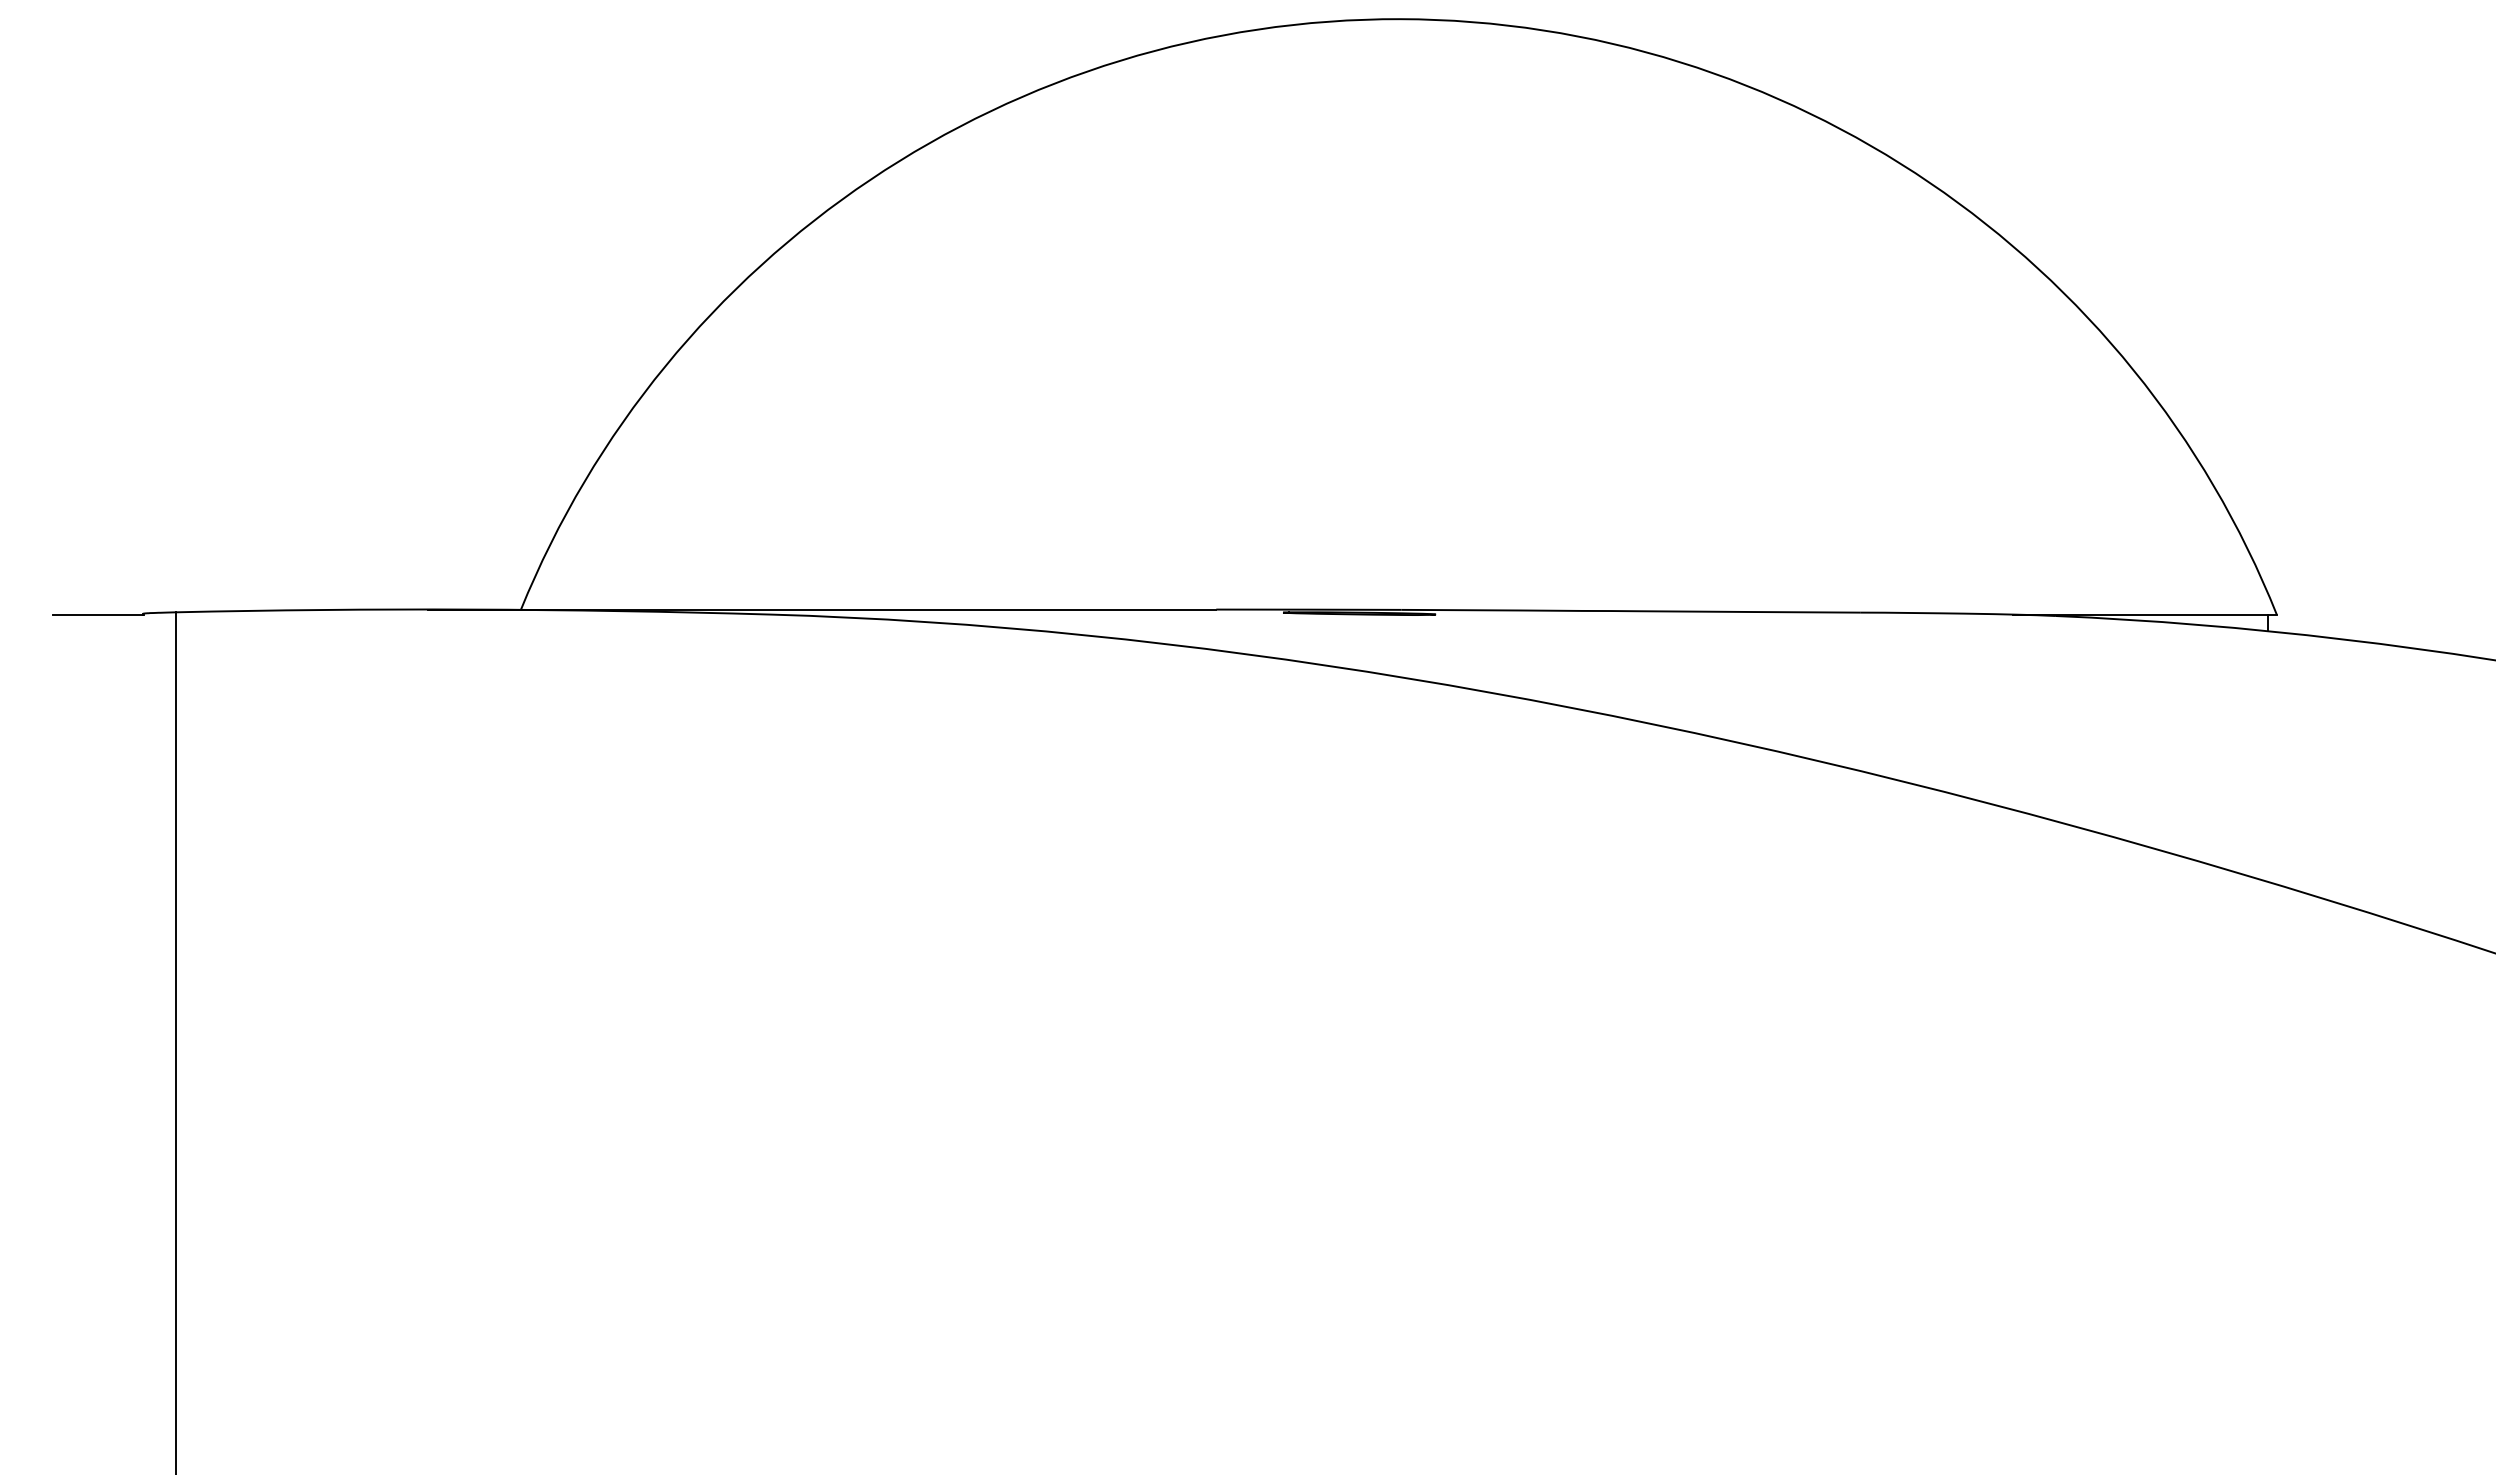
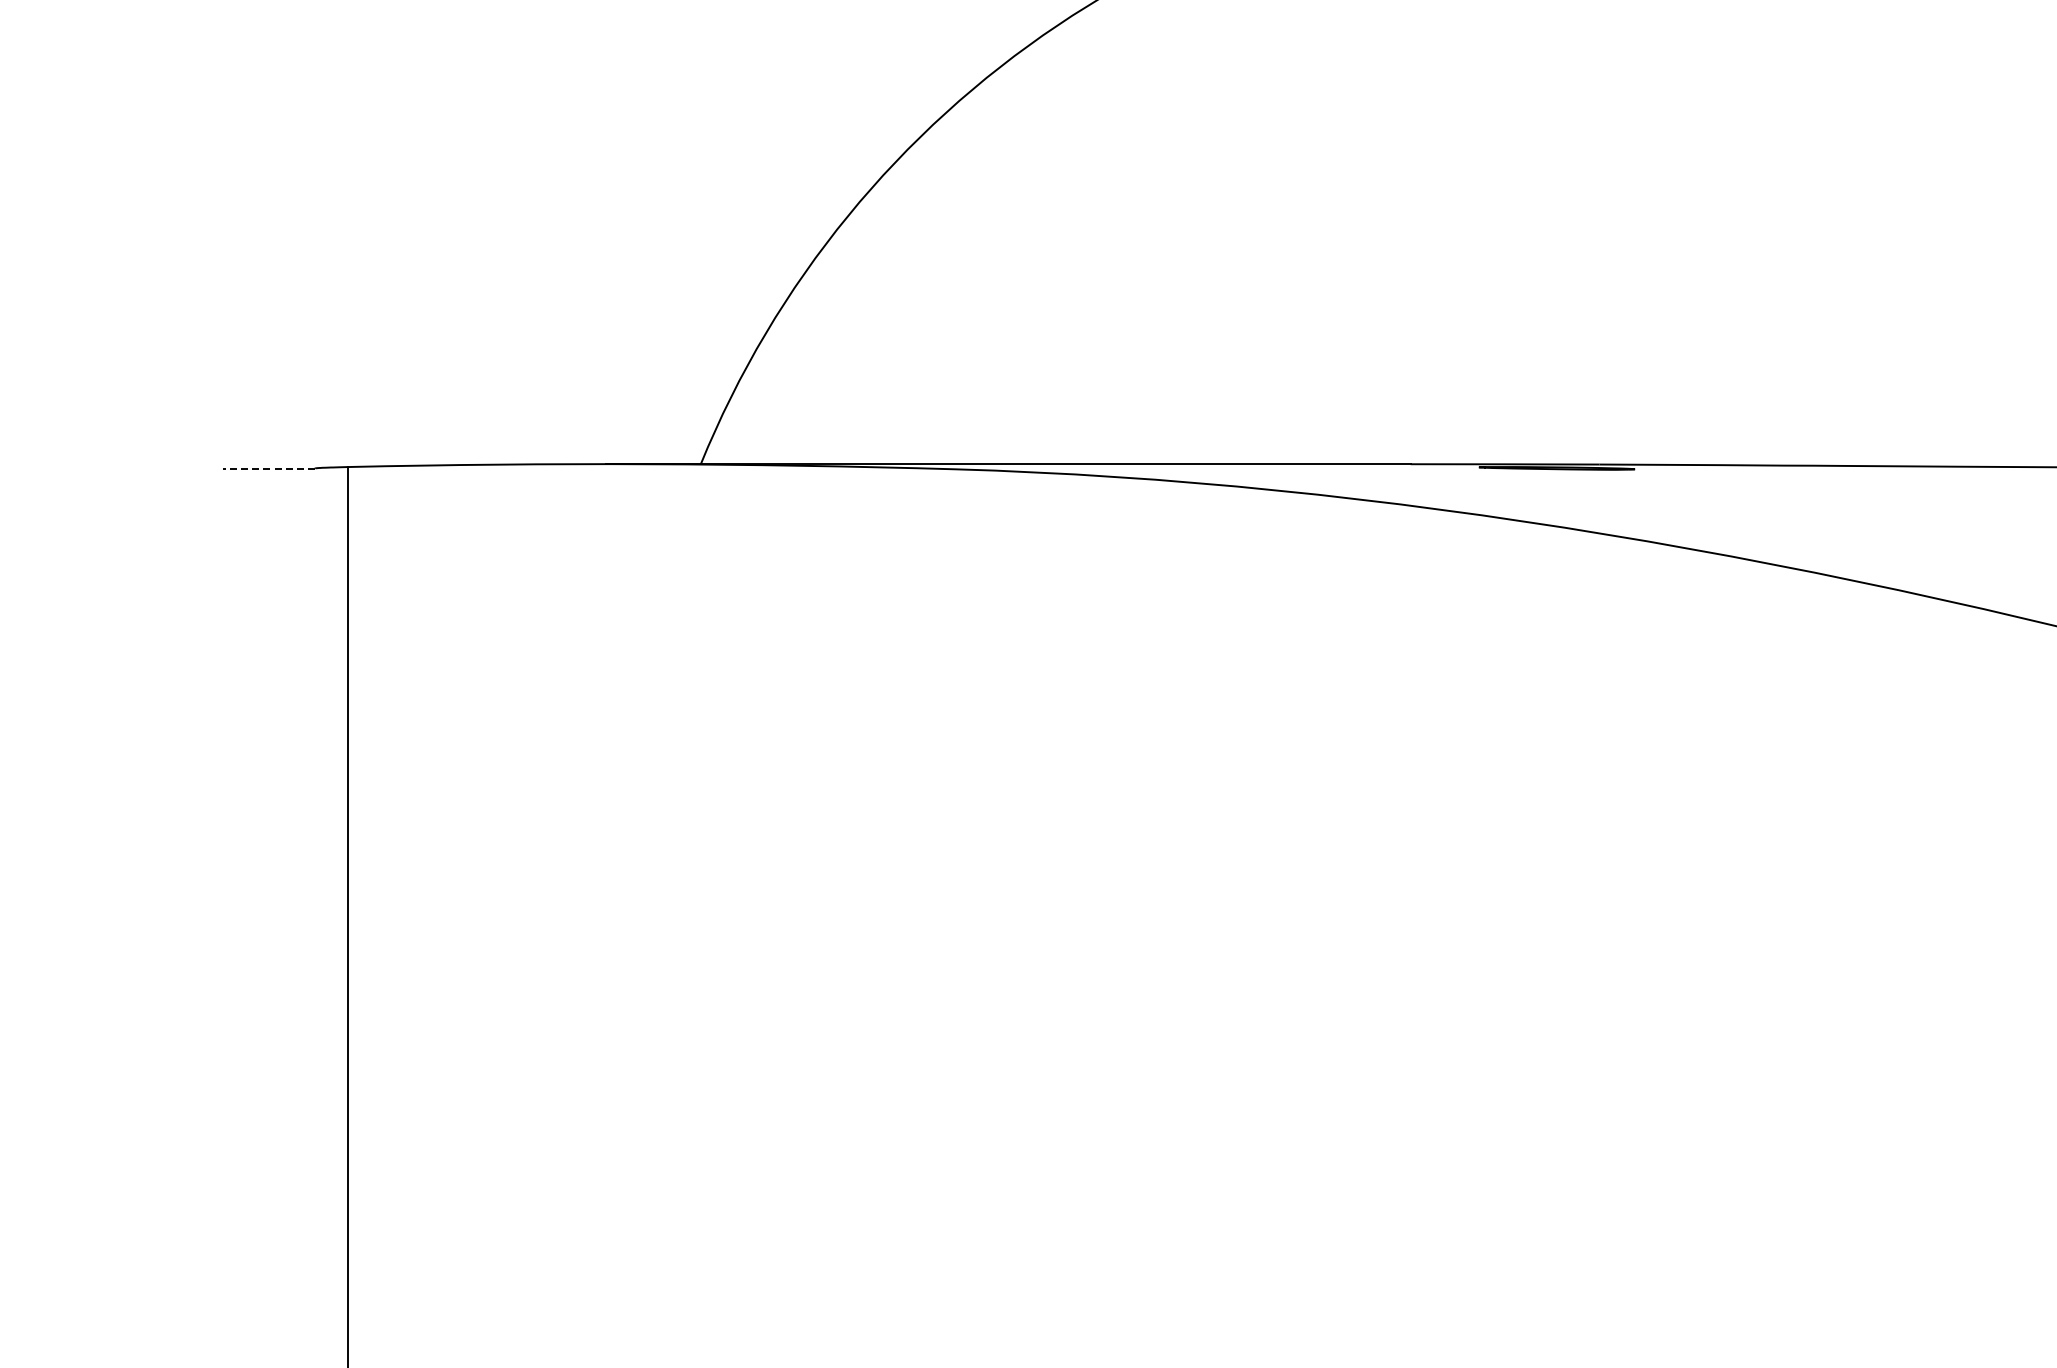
line: (97, 614) -> (268, 469), solid -> dashed

